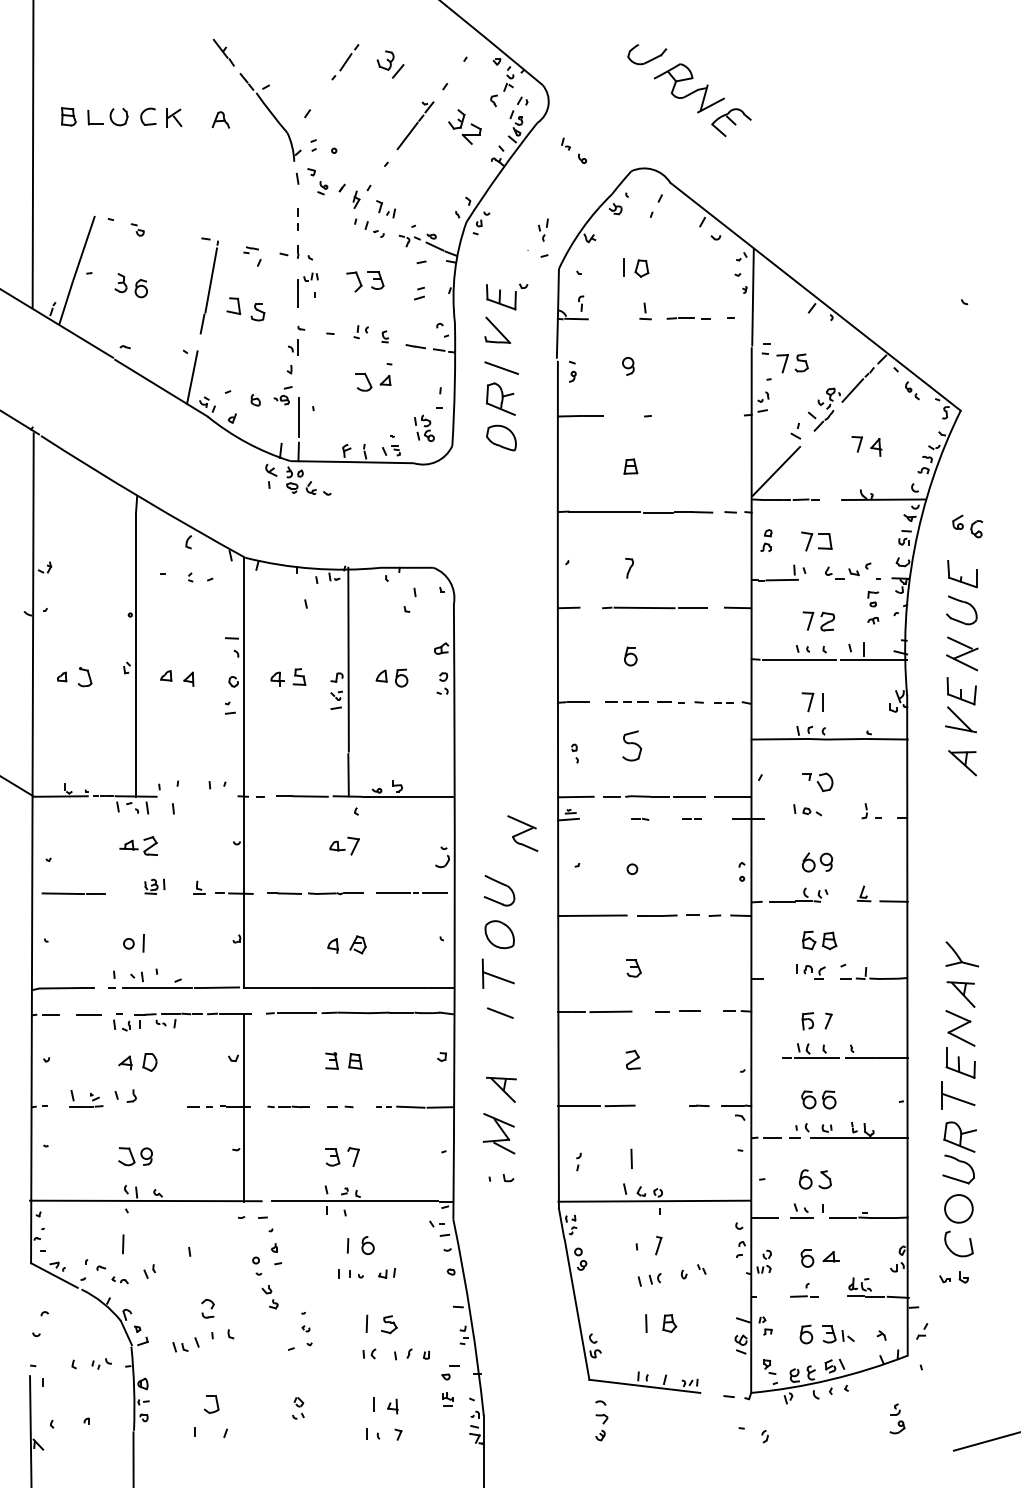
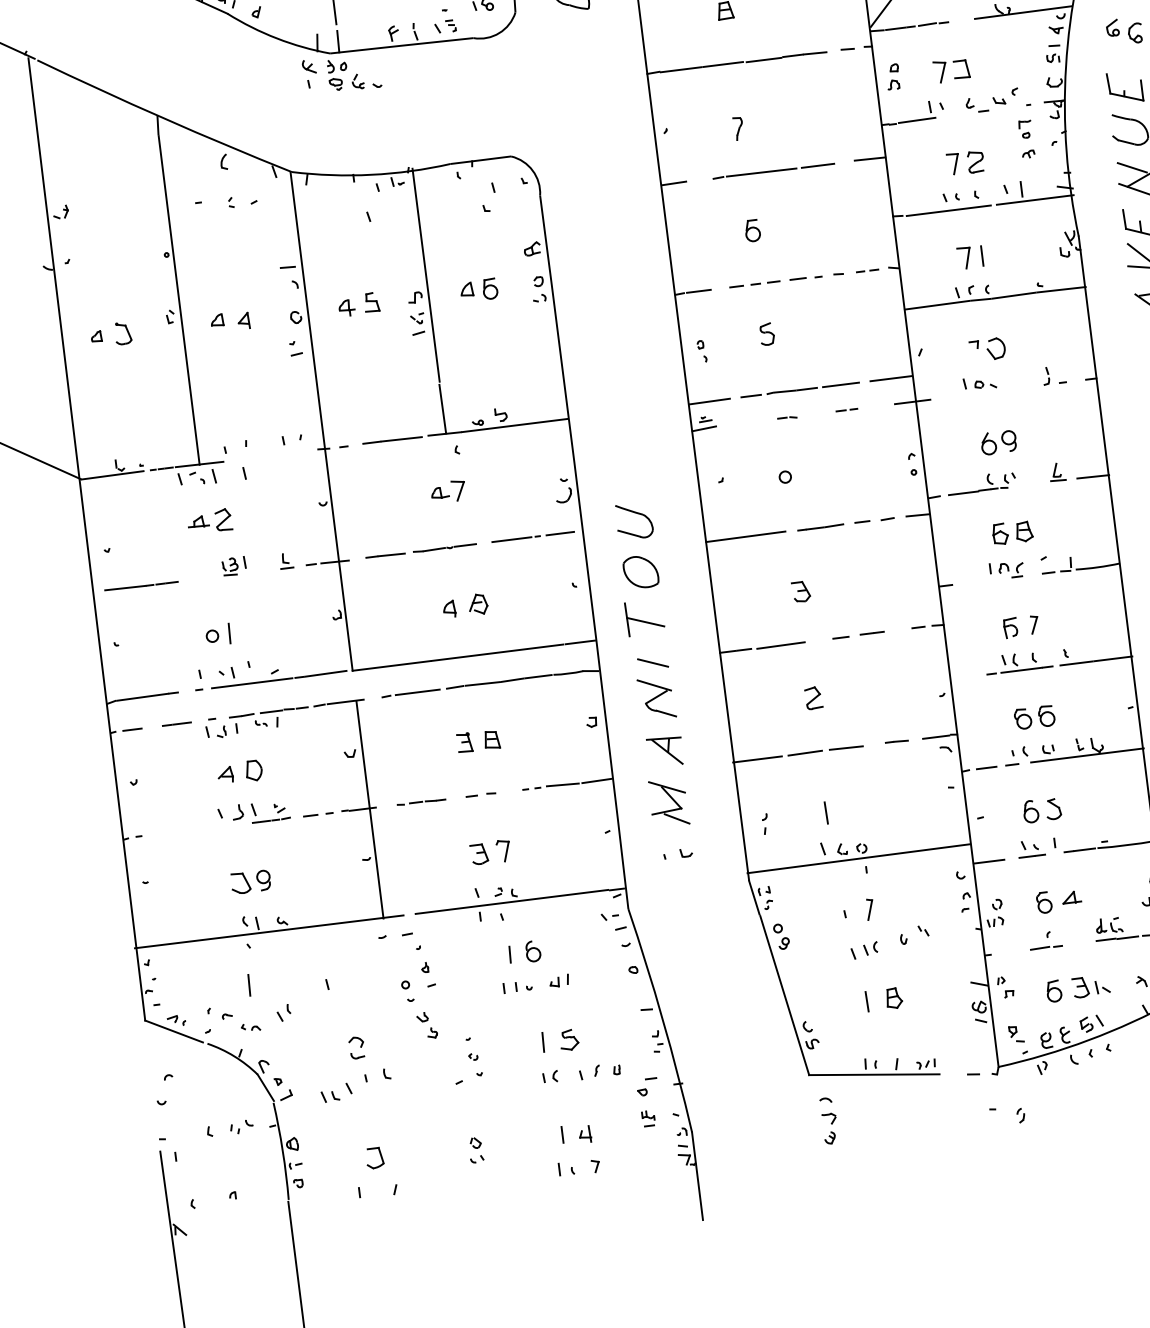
part: (631, 745) -> (766, 333), size x0.62
part: (522, 833) -> (656, 698), moved
part: (86, 1098) -> (270, 811), moved
line: (655, 1105) -> (846, 747), added

